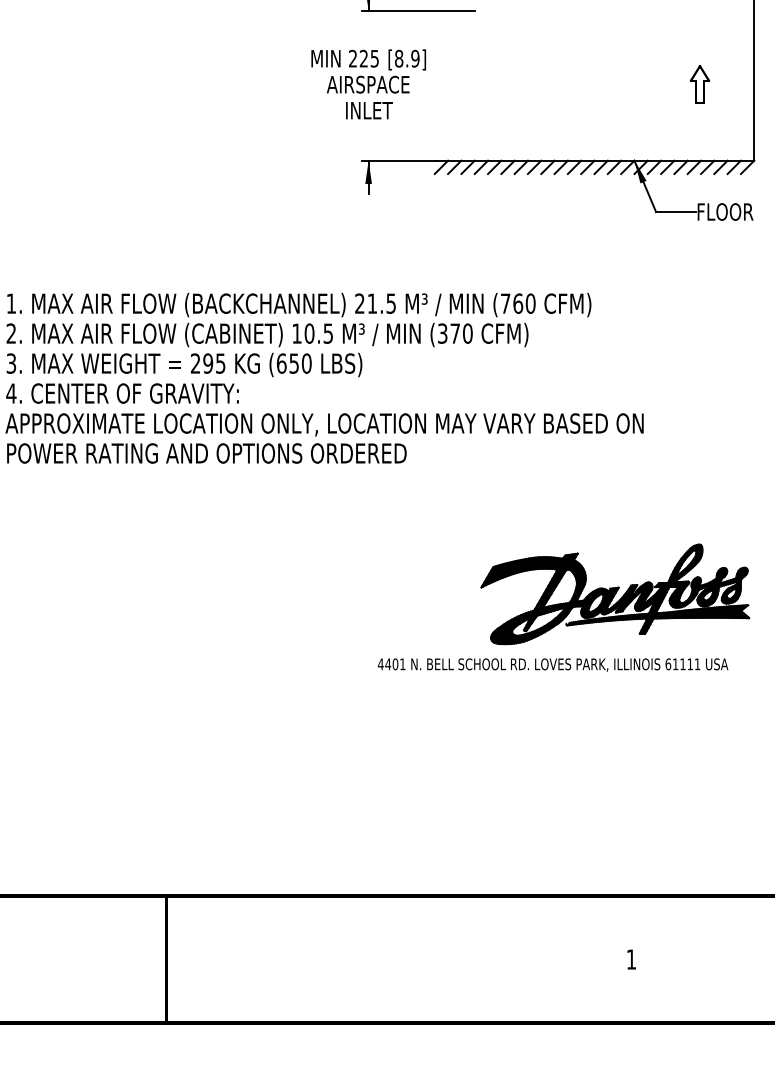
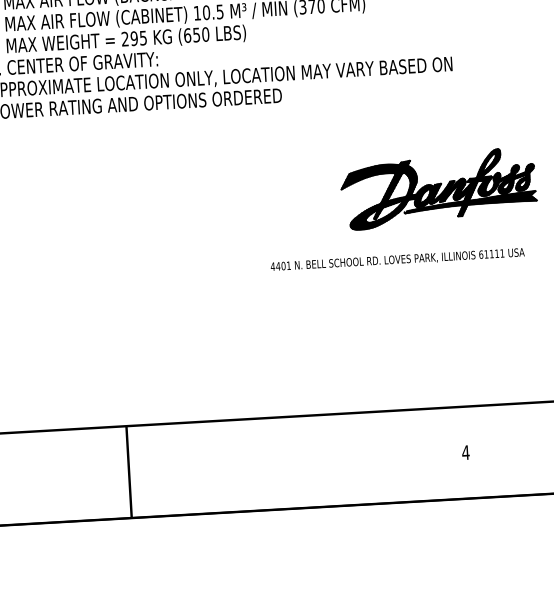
text: (552, 664) -> (397, 259), moved
text: (631, 959) -> (465, 452), 1 -> 4

